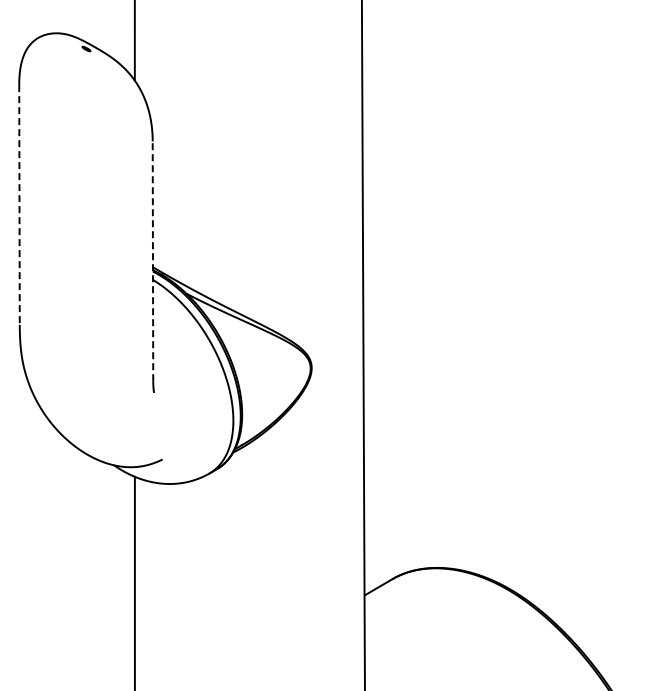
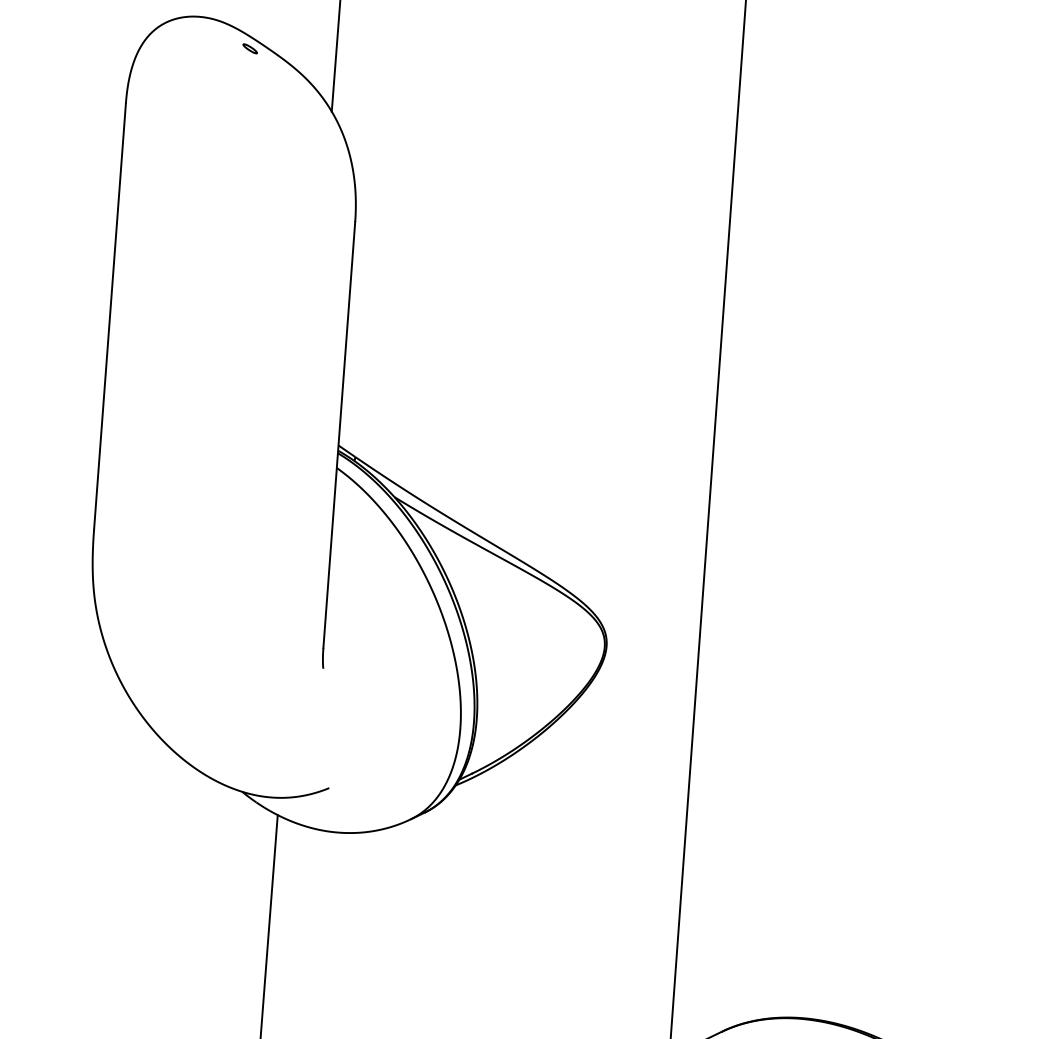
line: (19, 205) -> (109, 317), dashed -> solid
line: (152, 261) -> (338, 435), dashed -> solid

